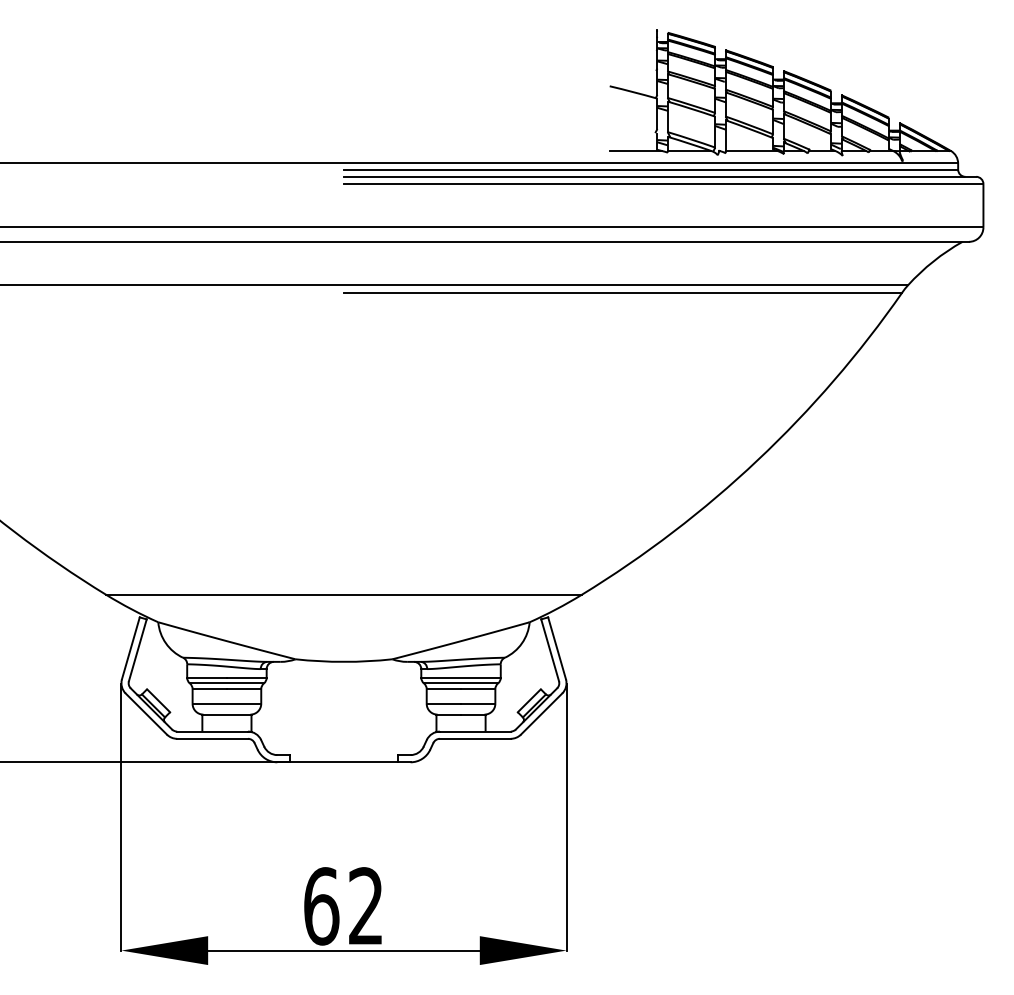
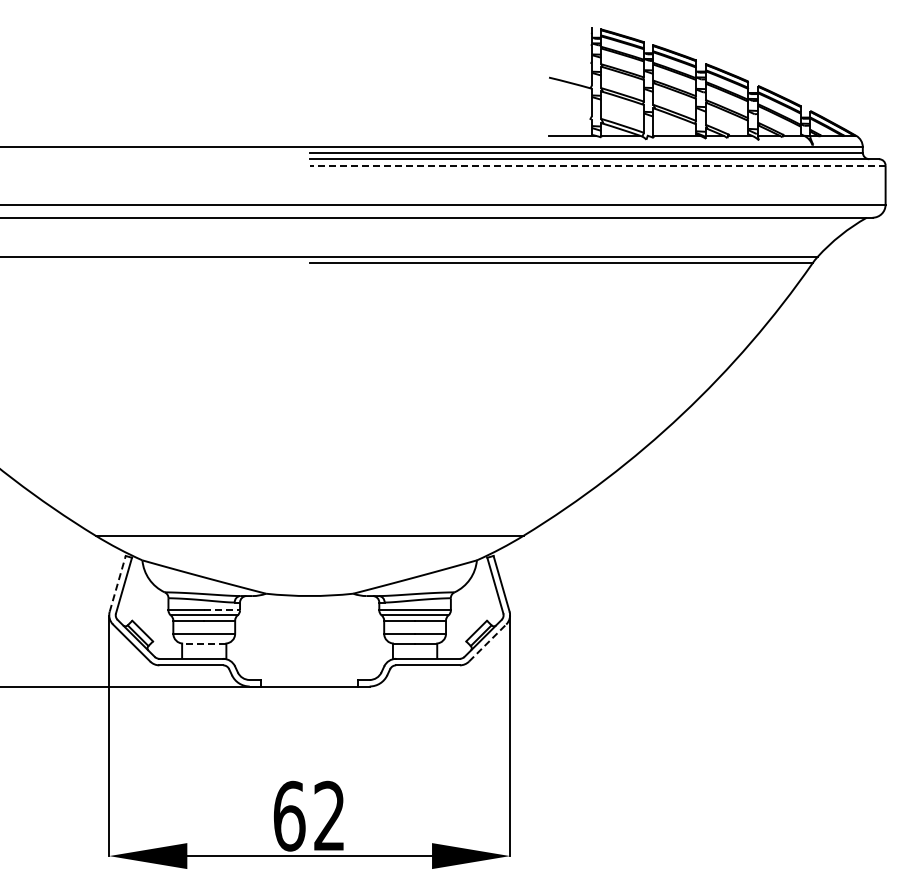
line: (663, 183) -> (597, 165), solid -> dashed
line: (130, 647) -> (117, 583), solid -> dashed
line: (247, 677) -> (222, 610), solid -> dashed
line: (542, 713) -> (488, 642), solid -> dashed
line: (226, 714) -> (203, 643), solid -> dashed

